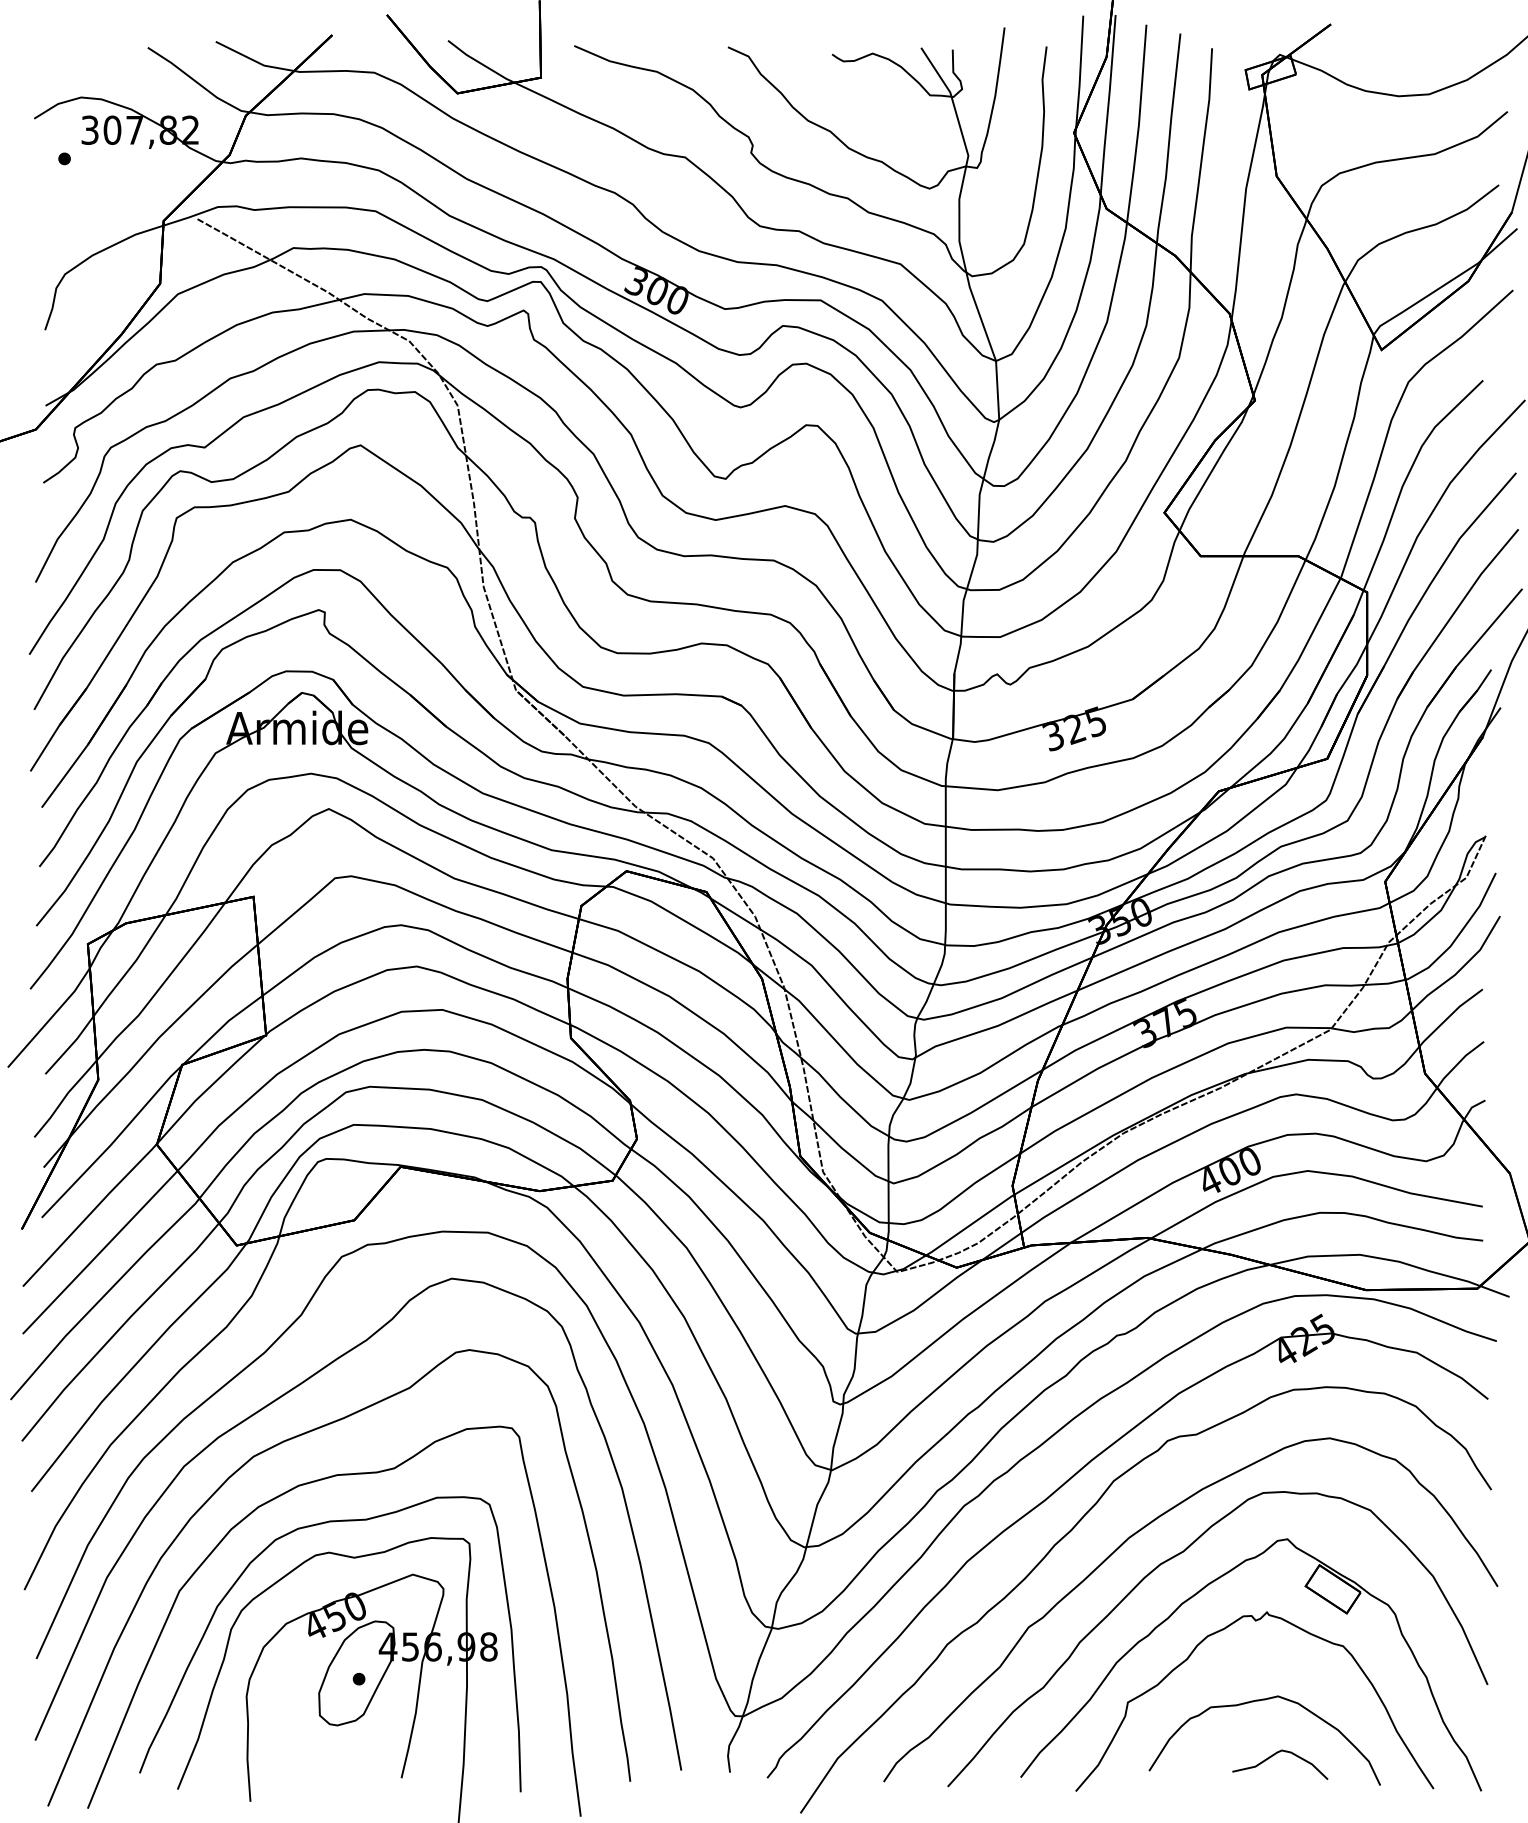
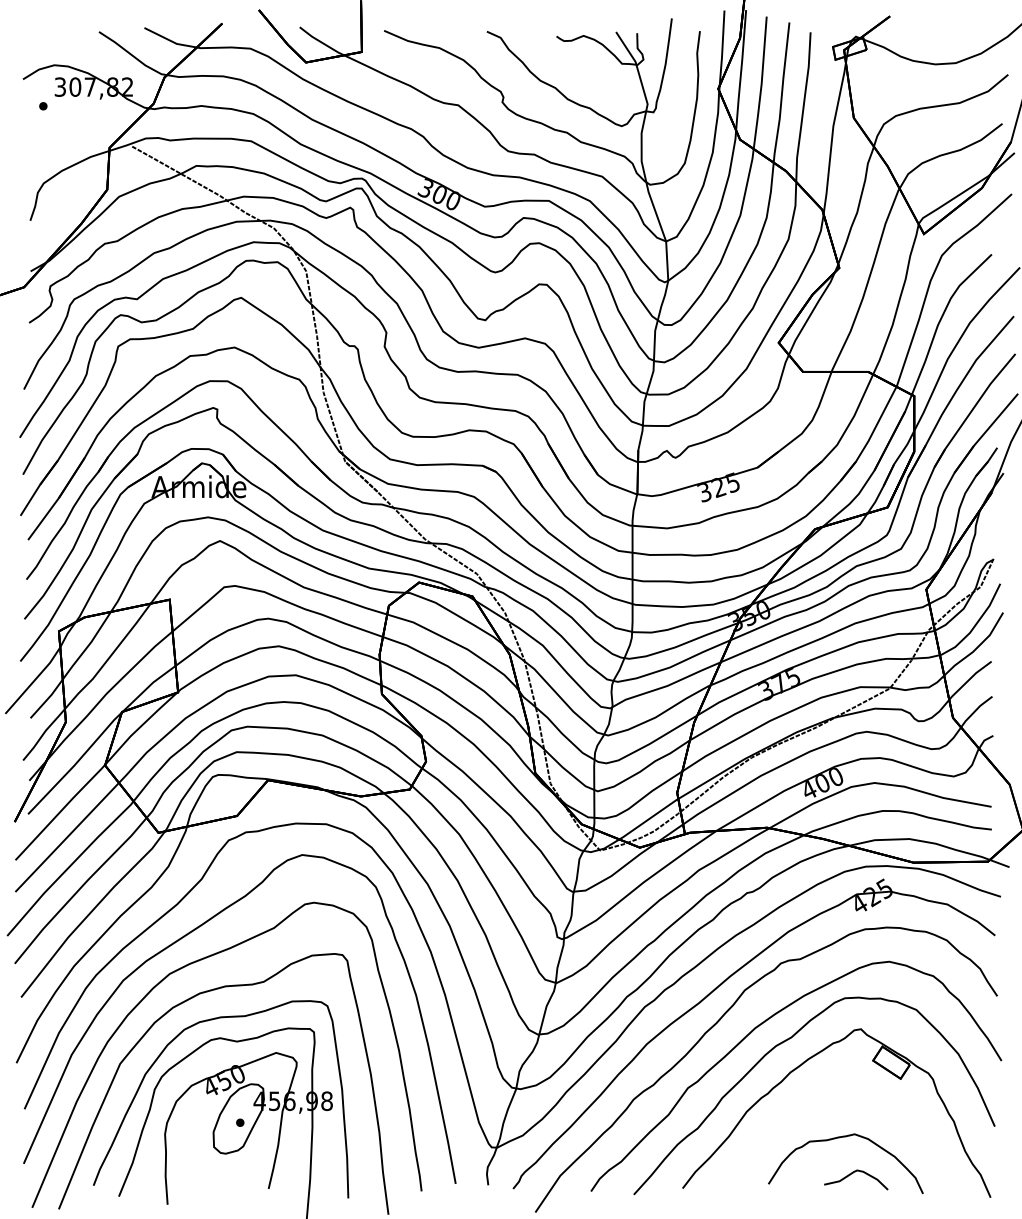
curve: (1220, 1632) -> (816, 1091), removed

